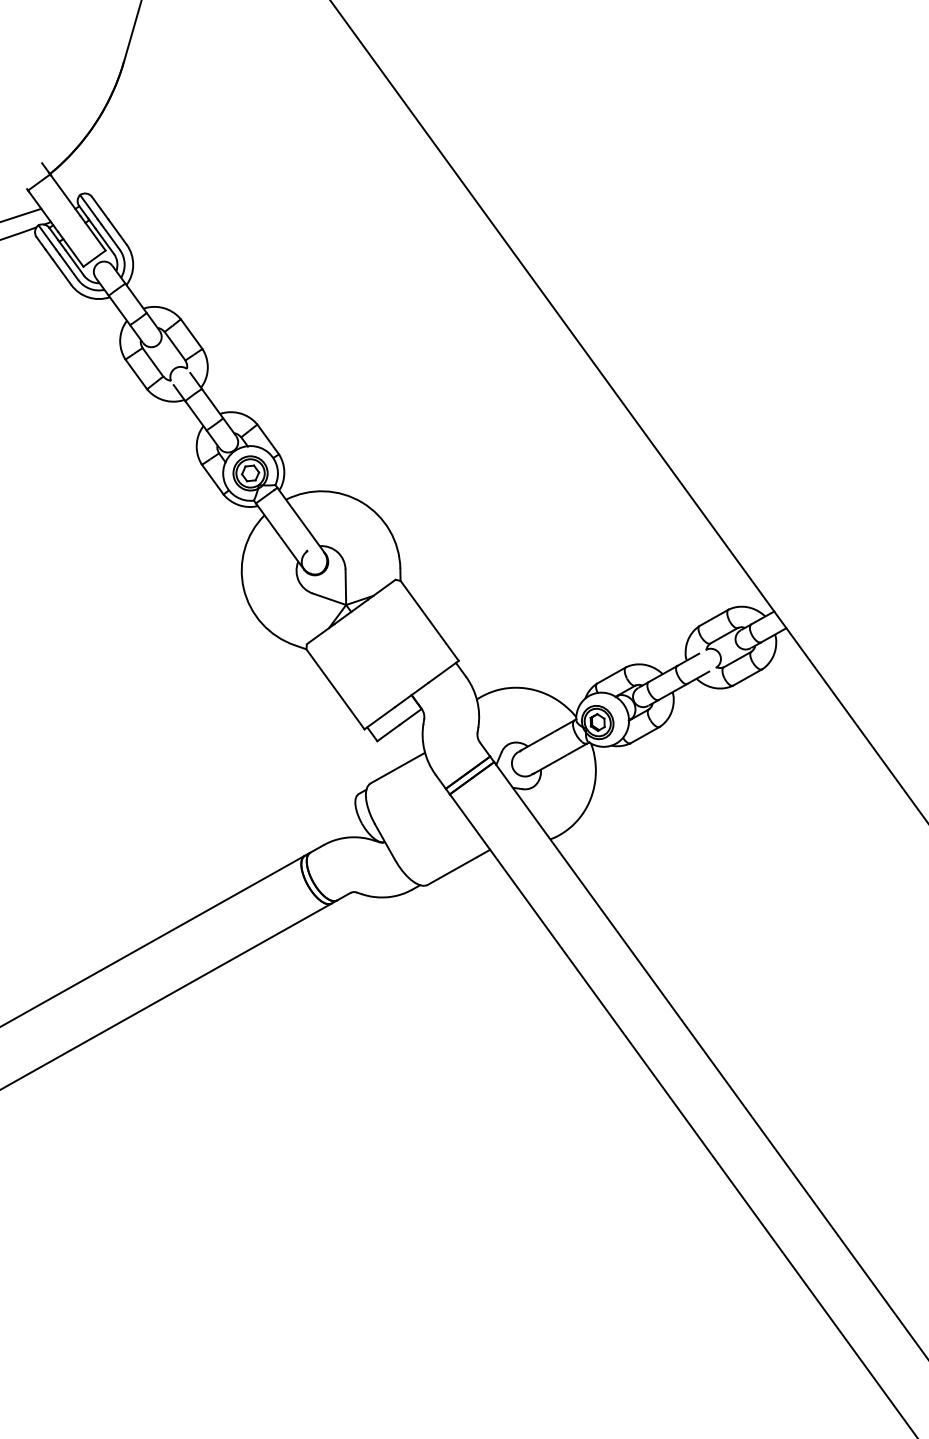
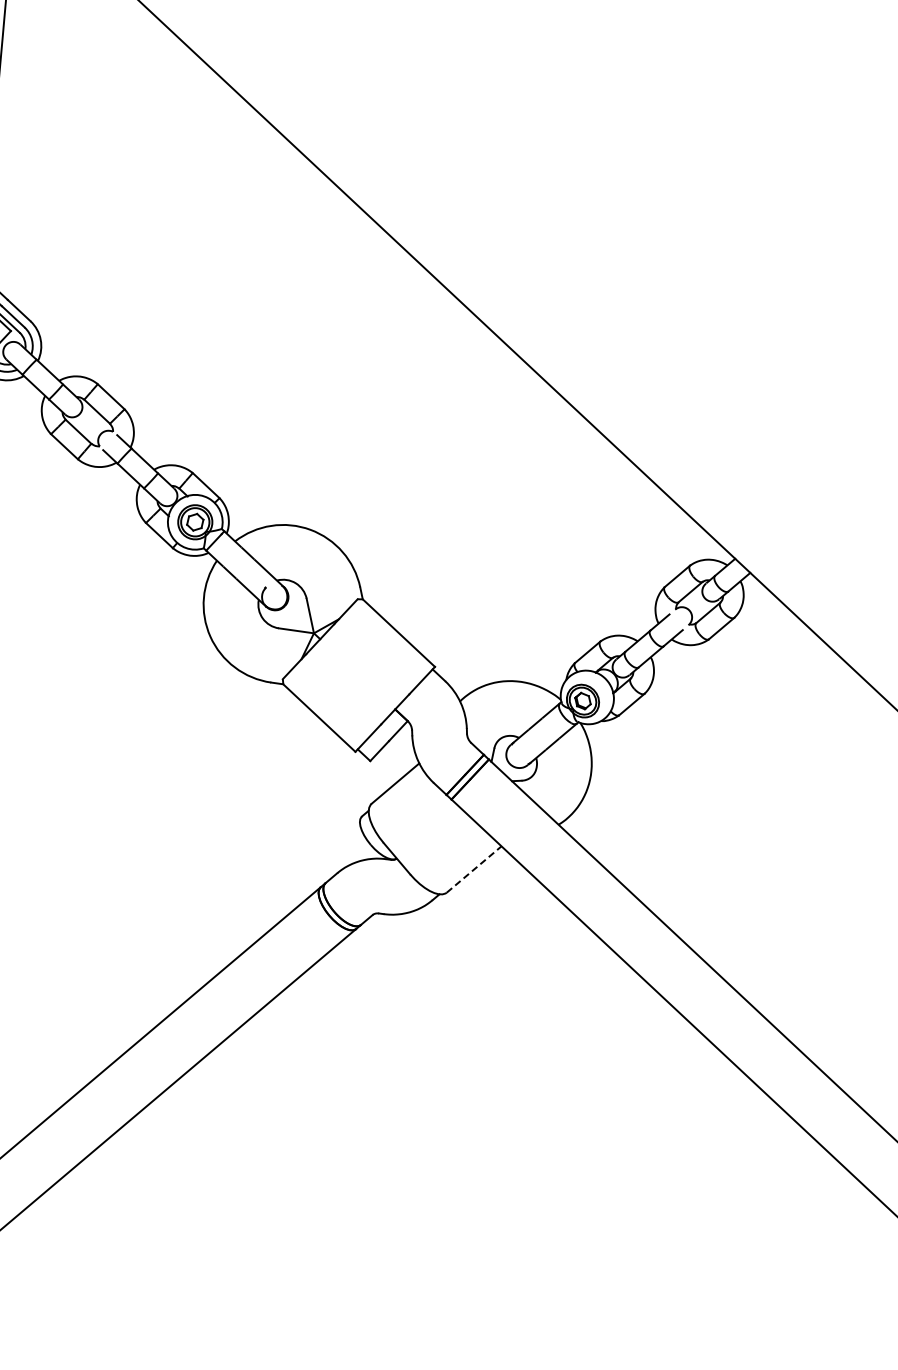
line: (458, 867) -> (473, 869), solid -> dashed

